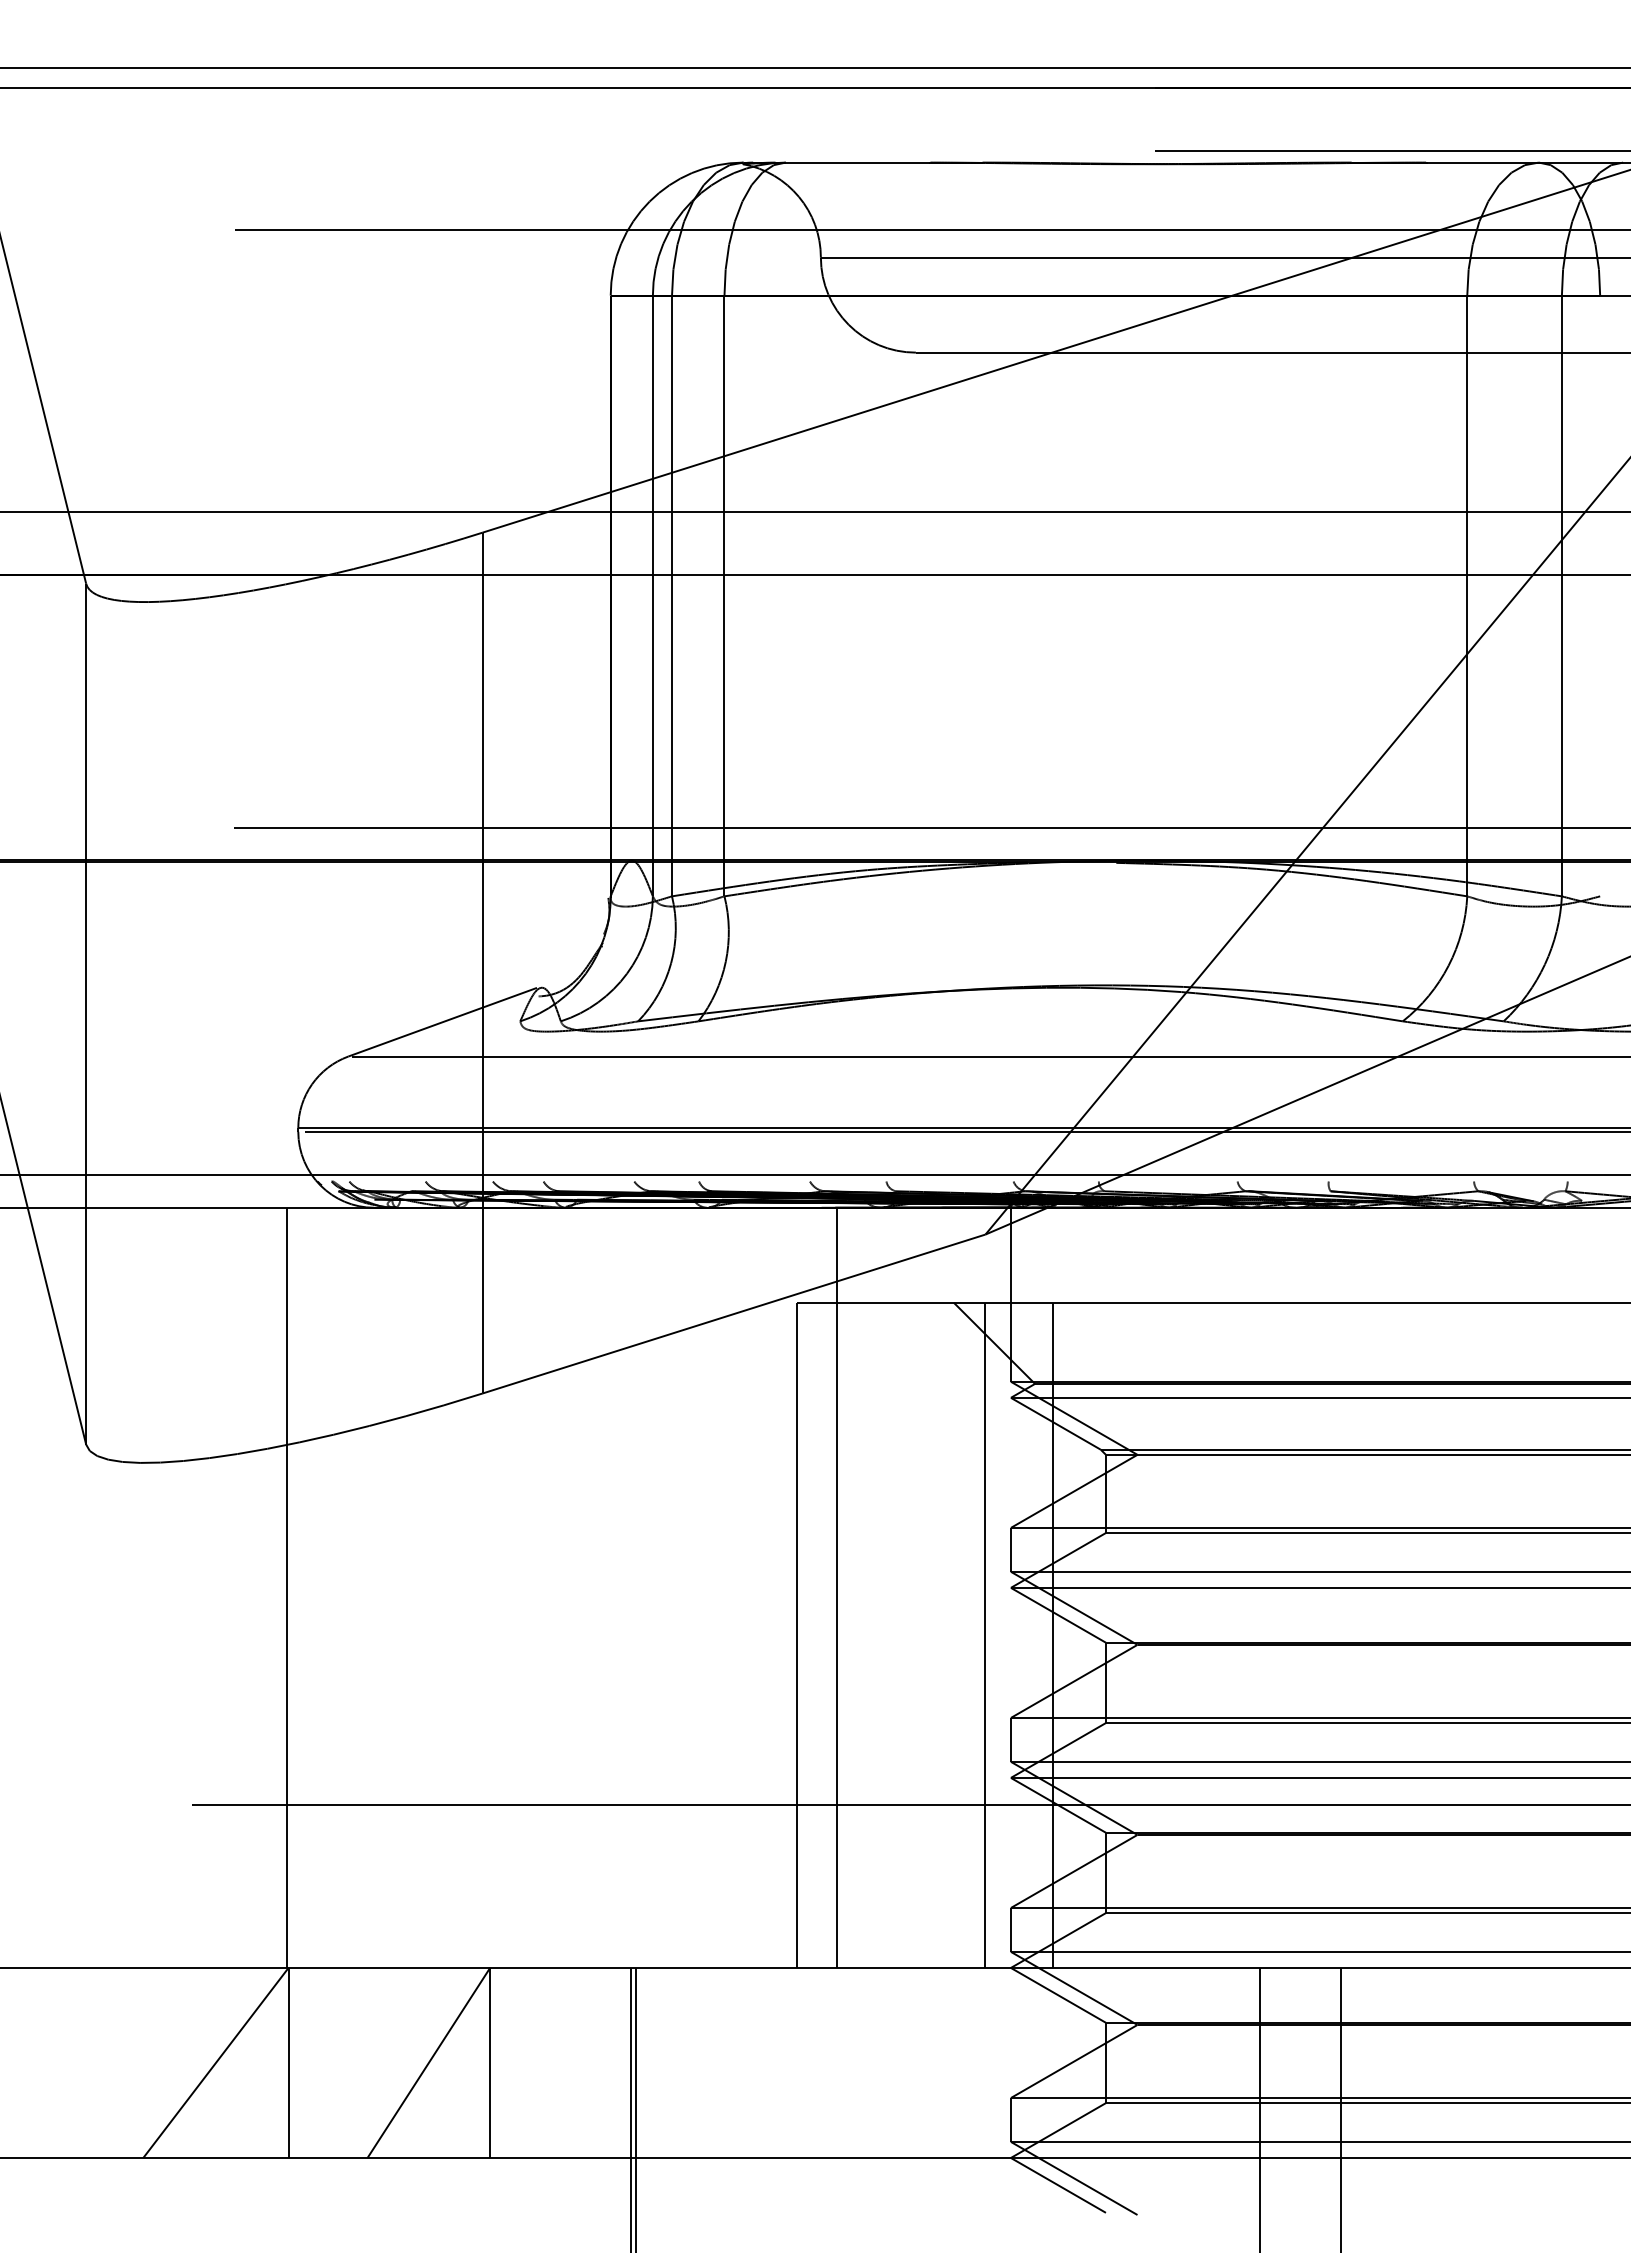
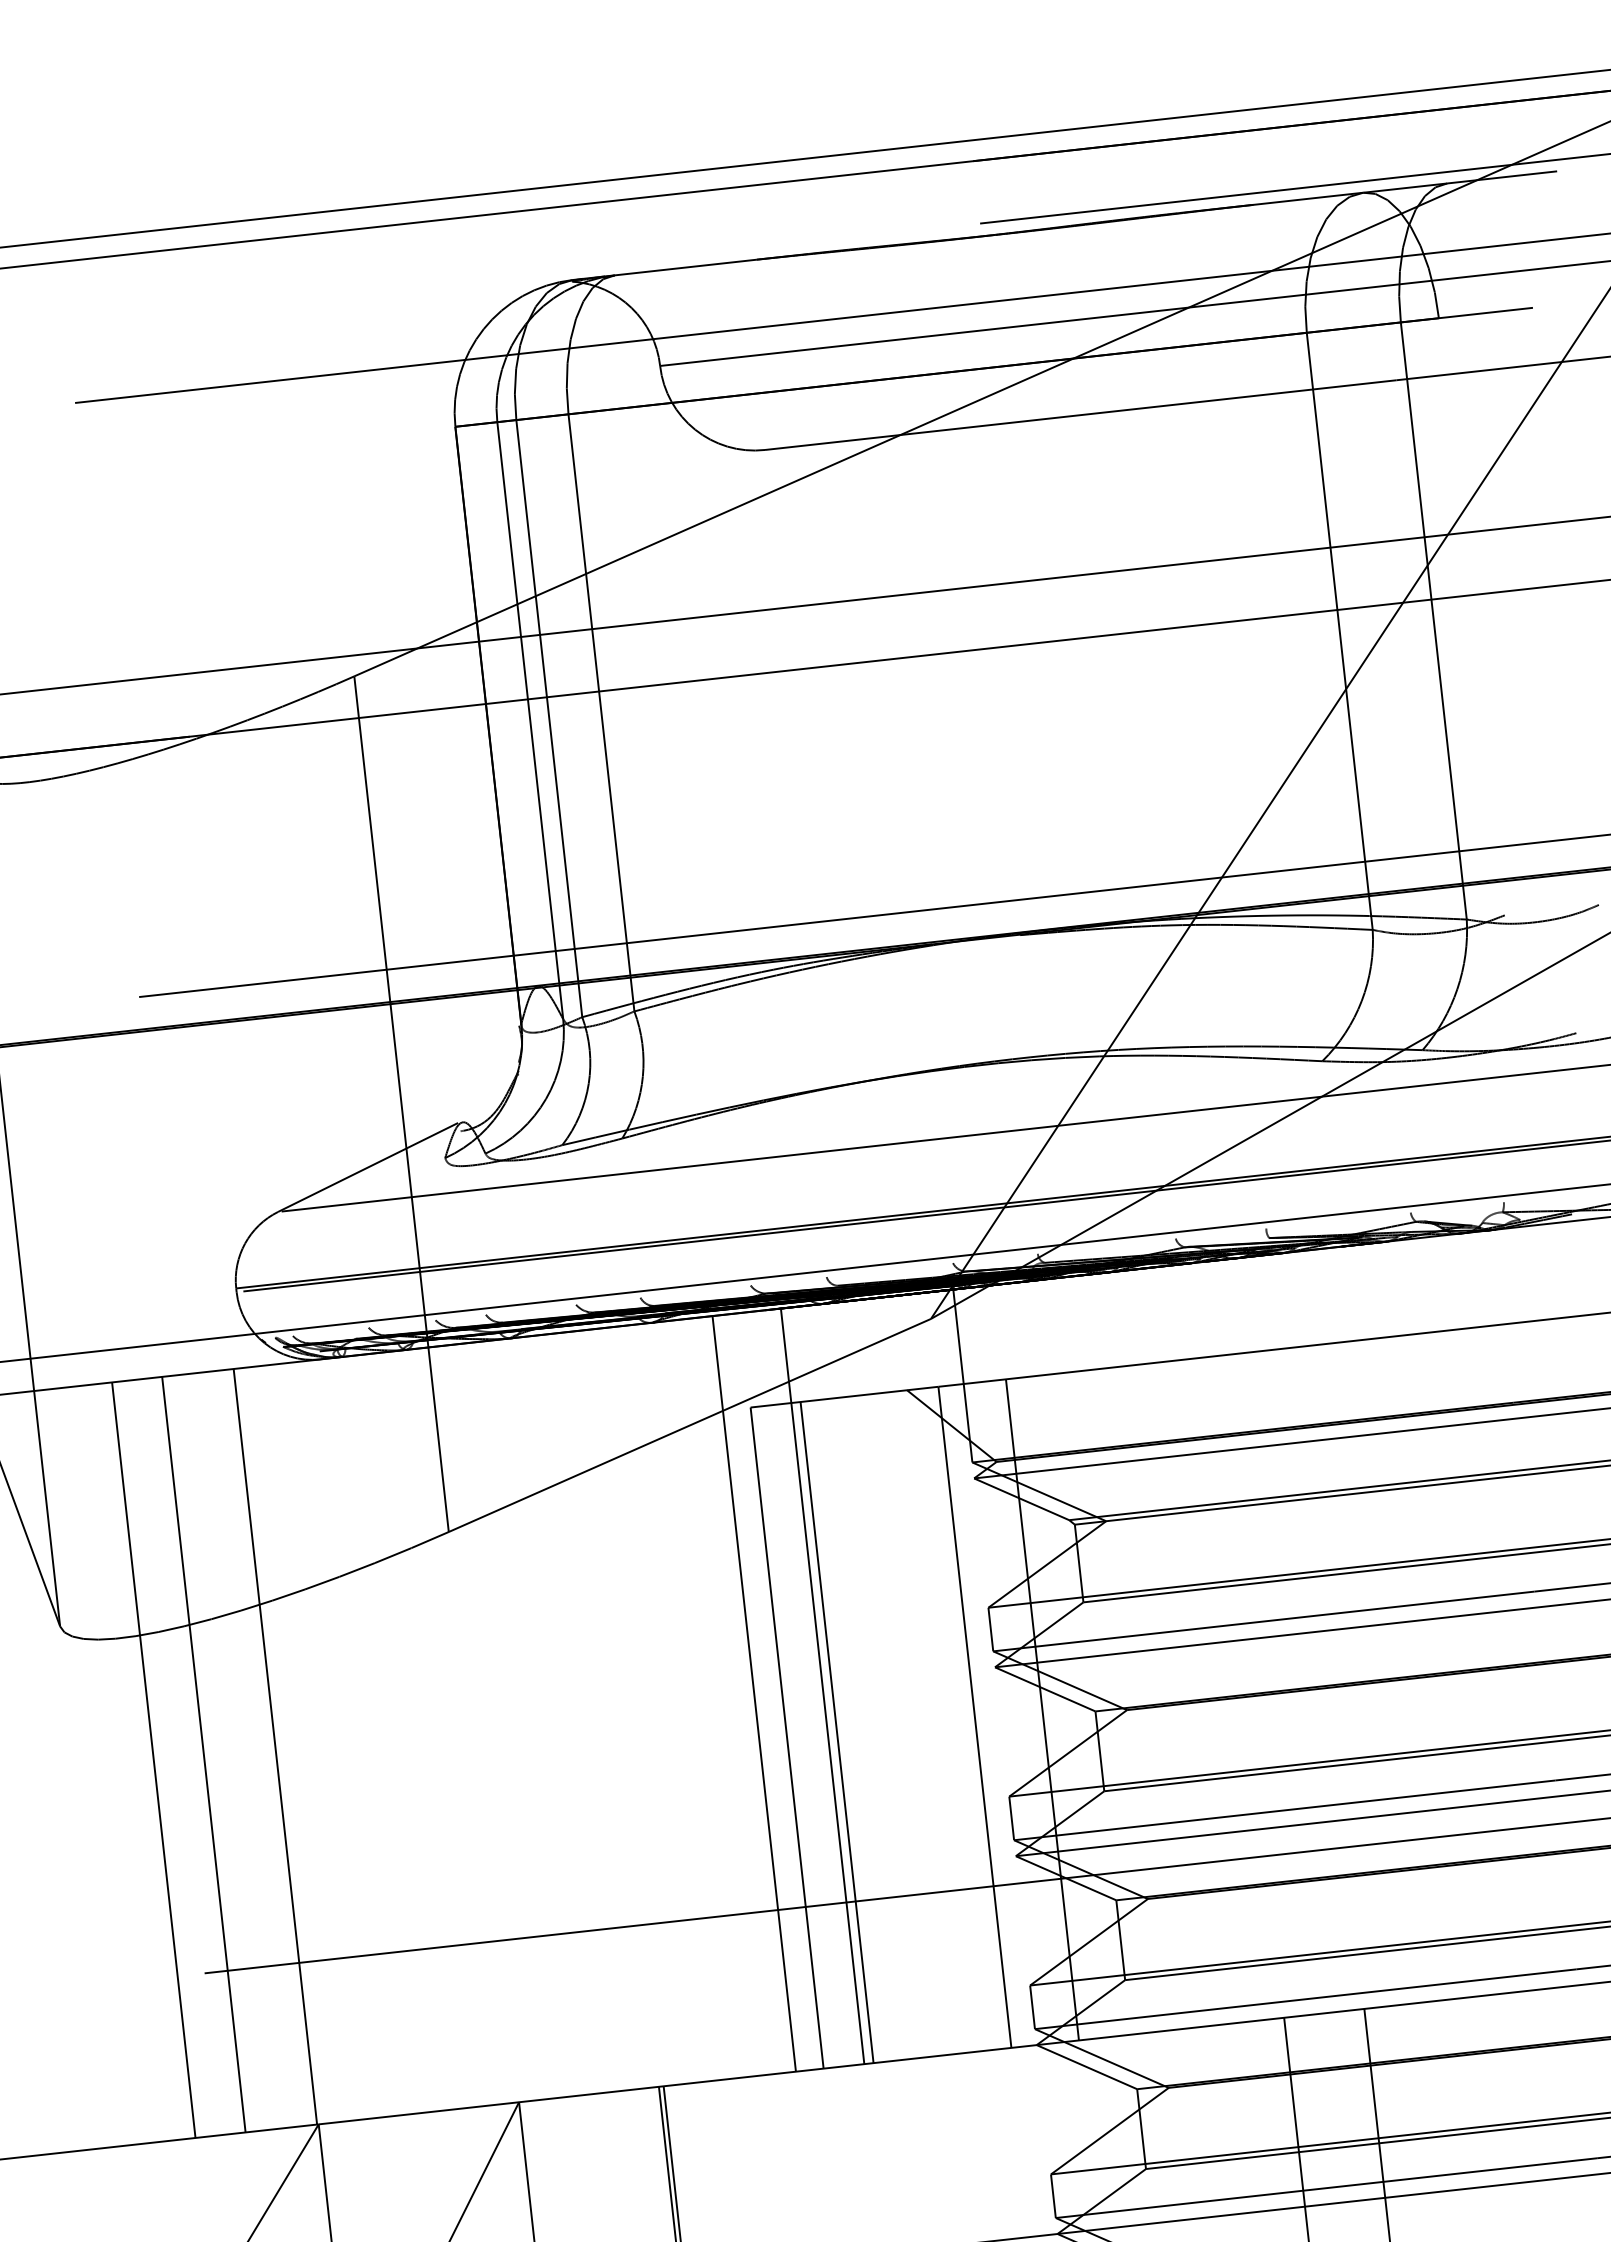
line: (164, 1587) -> (153, 1759), added
line: (215, 1587) -> (204, 1754), added
line: (768, 1587) -> (754, 1693), added
line: (846, 1634) -> (836, 1731), added

